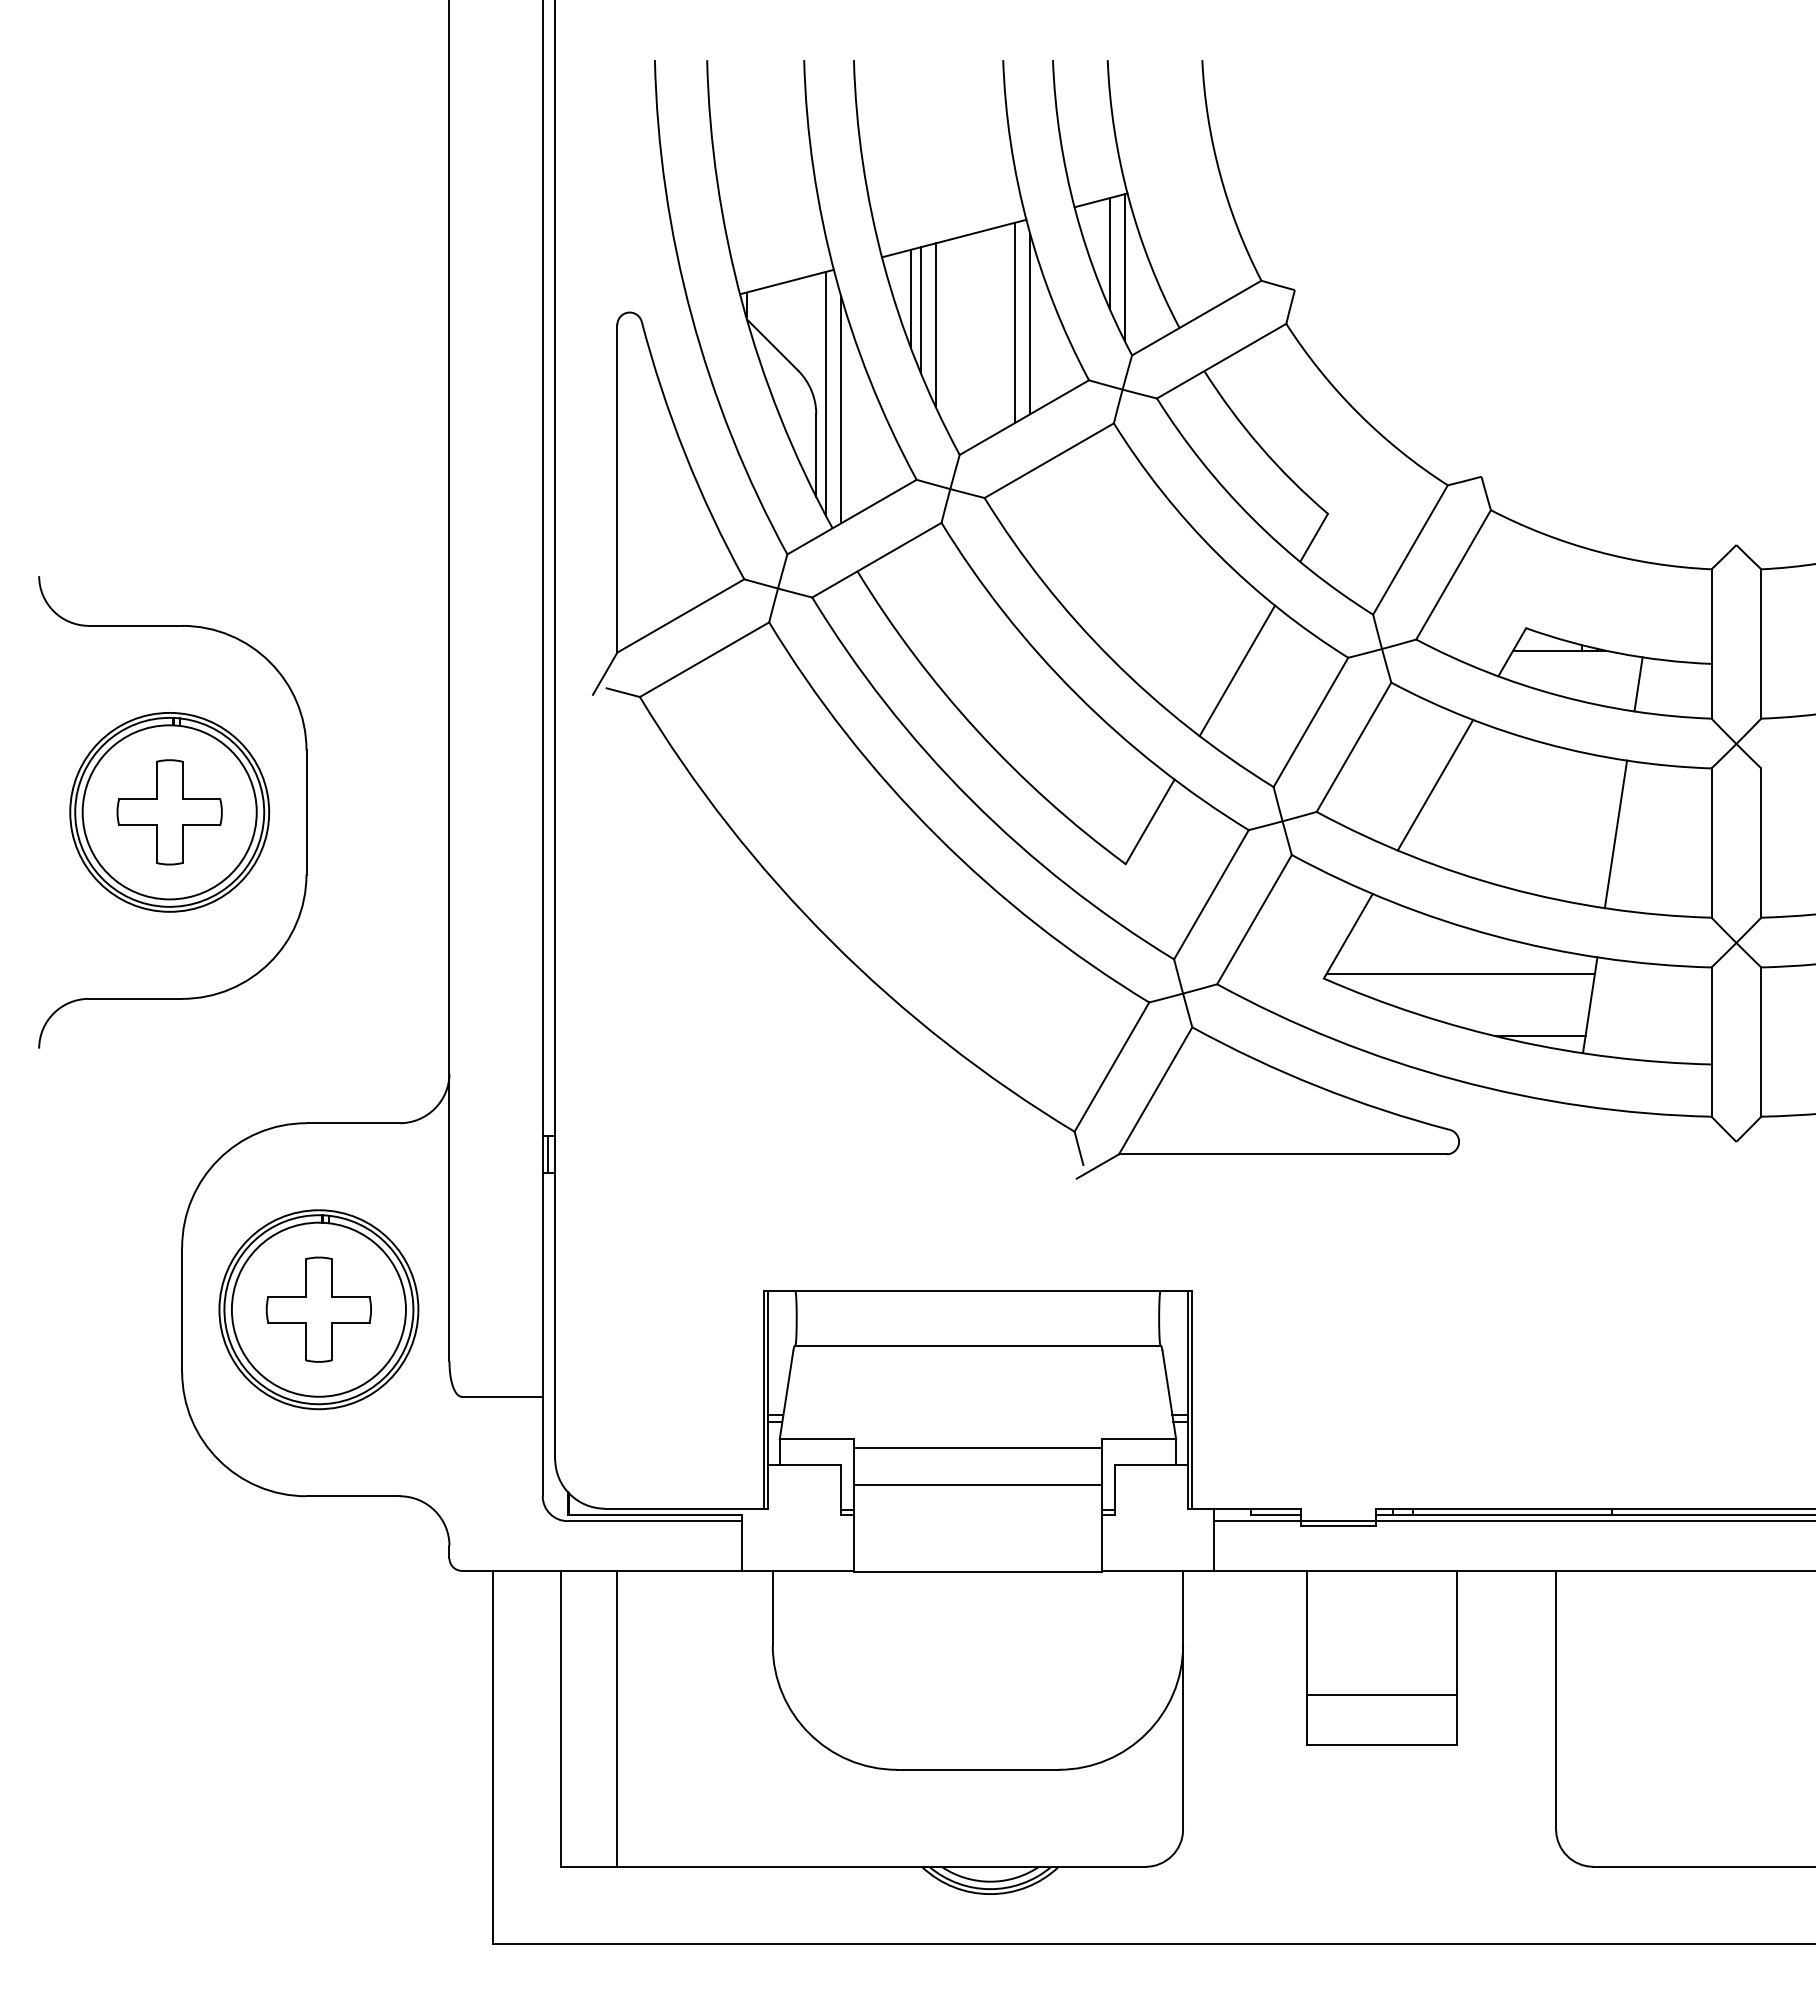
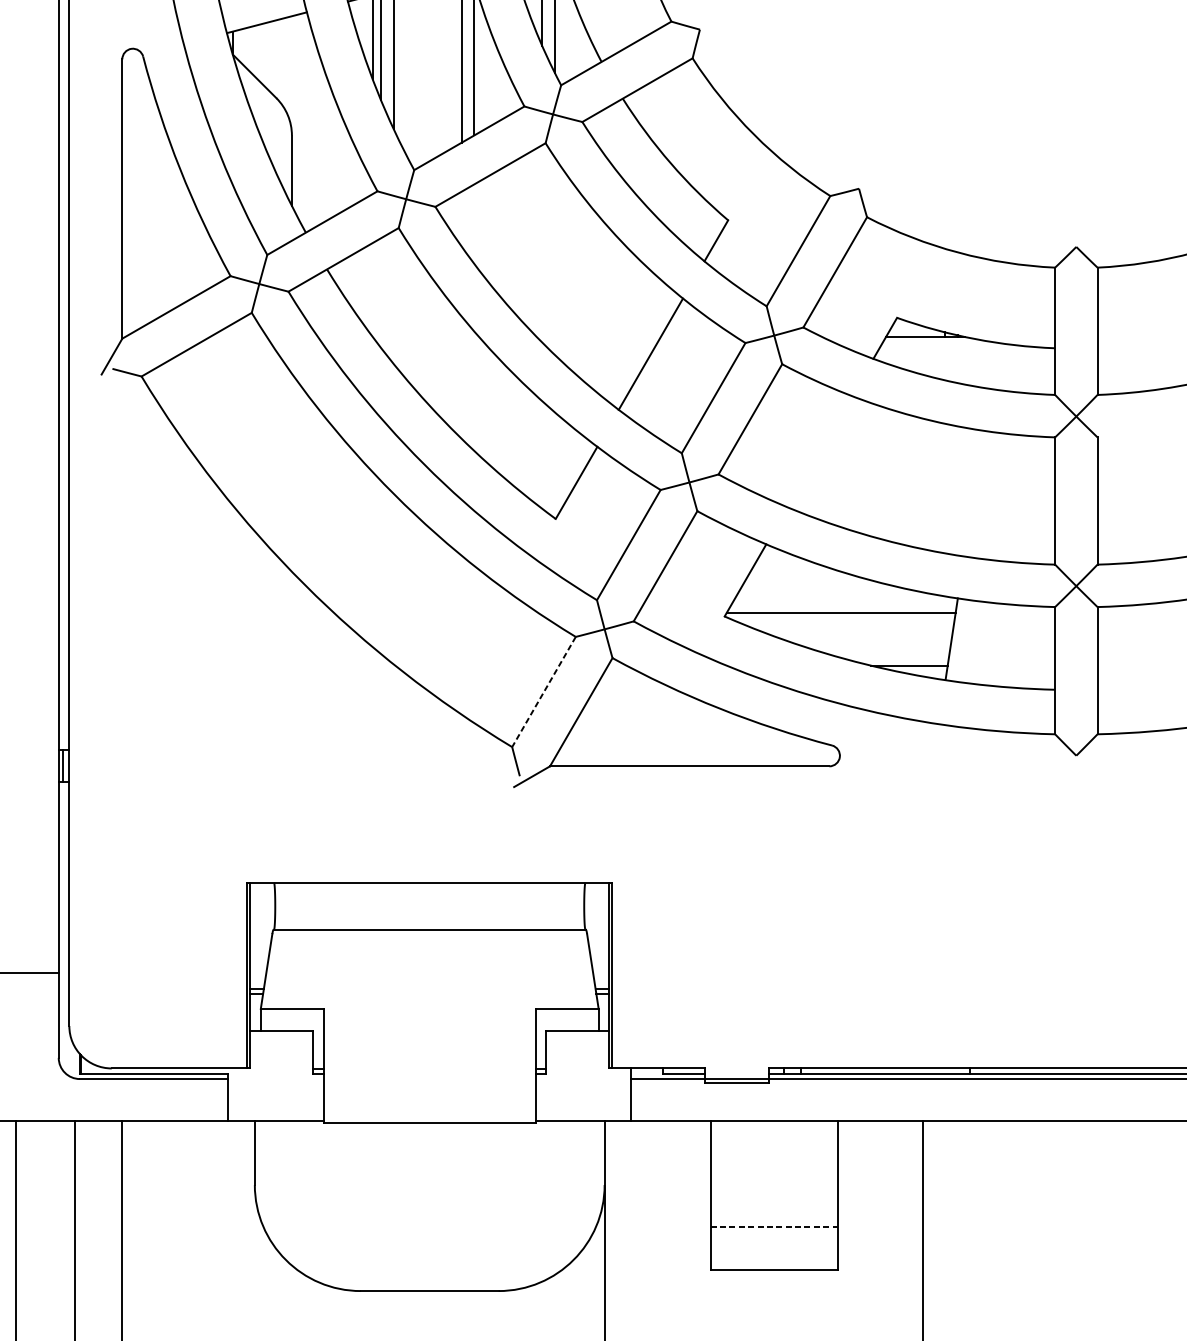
line: (826, 393) -> (300, 117), removed
line: (841, 409) -> (313, 131), removed
line: (1638, 684) -> (992, 365), removed
line: (1435, 784) -> (819, 451), removed
line: (1615, 834) -> (973, 493), removed
line: (1111, 1067) -> (543, 692), solid -> dashed
line: (977, 1447) -> (429, 1016), removed
line: (977, 1485) -> (429, 1048), removed
line: (1382, 1695) -> (774, 1227), solid -> dashed

